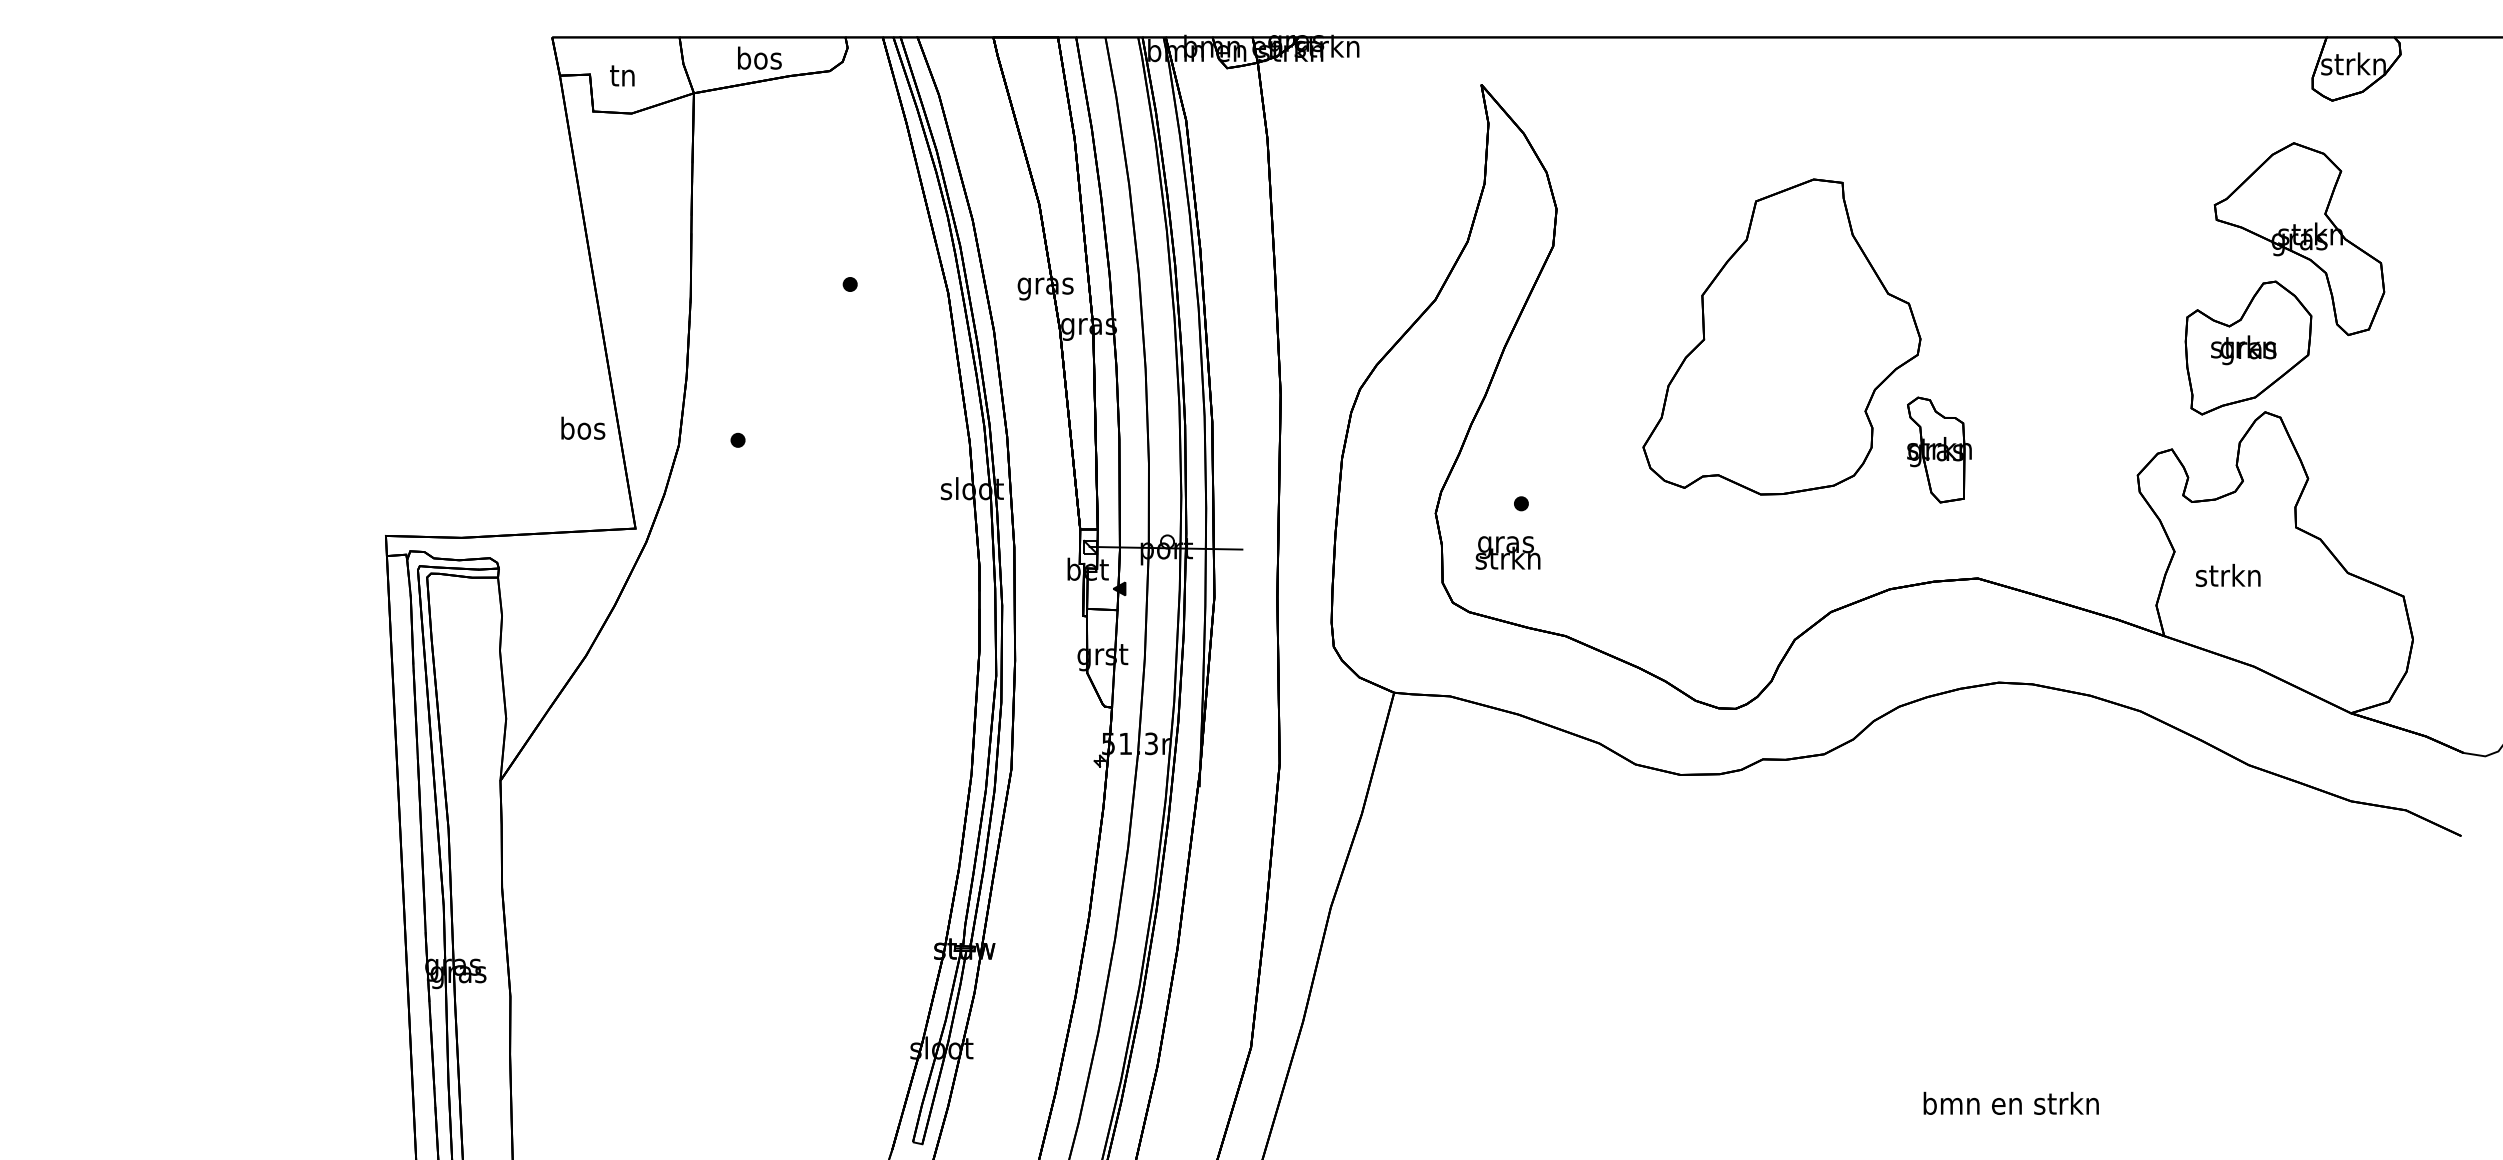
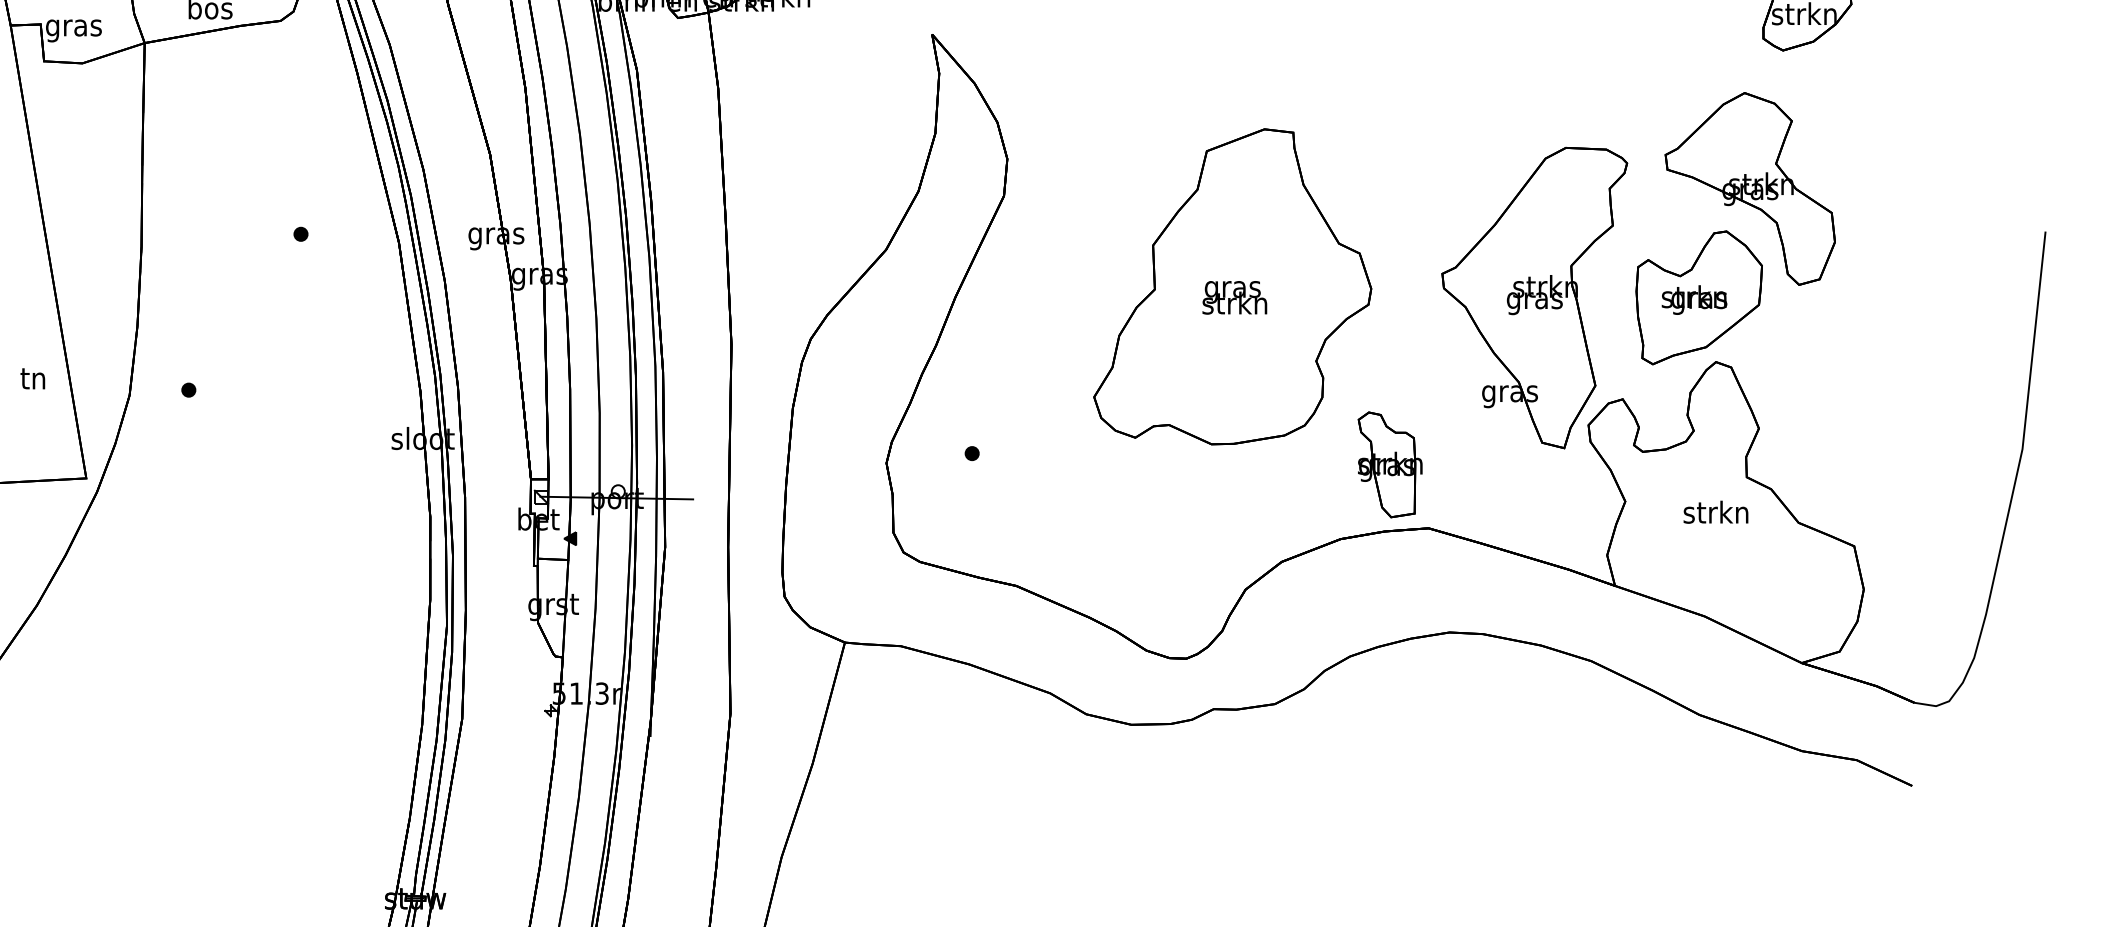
text: (623, 78) -> (74, 28), tn -> gras
part: (2083, 348) -> (1534, 298), added
text: (583, 427) -> (34, 377), bos -> tn
part: (1939, 449) -> (1390, 464), moved
text: (1507, 552) -> (1234, 297), moved
text: (2227, 575) -> (1715, 512), moved

